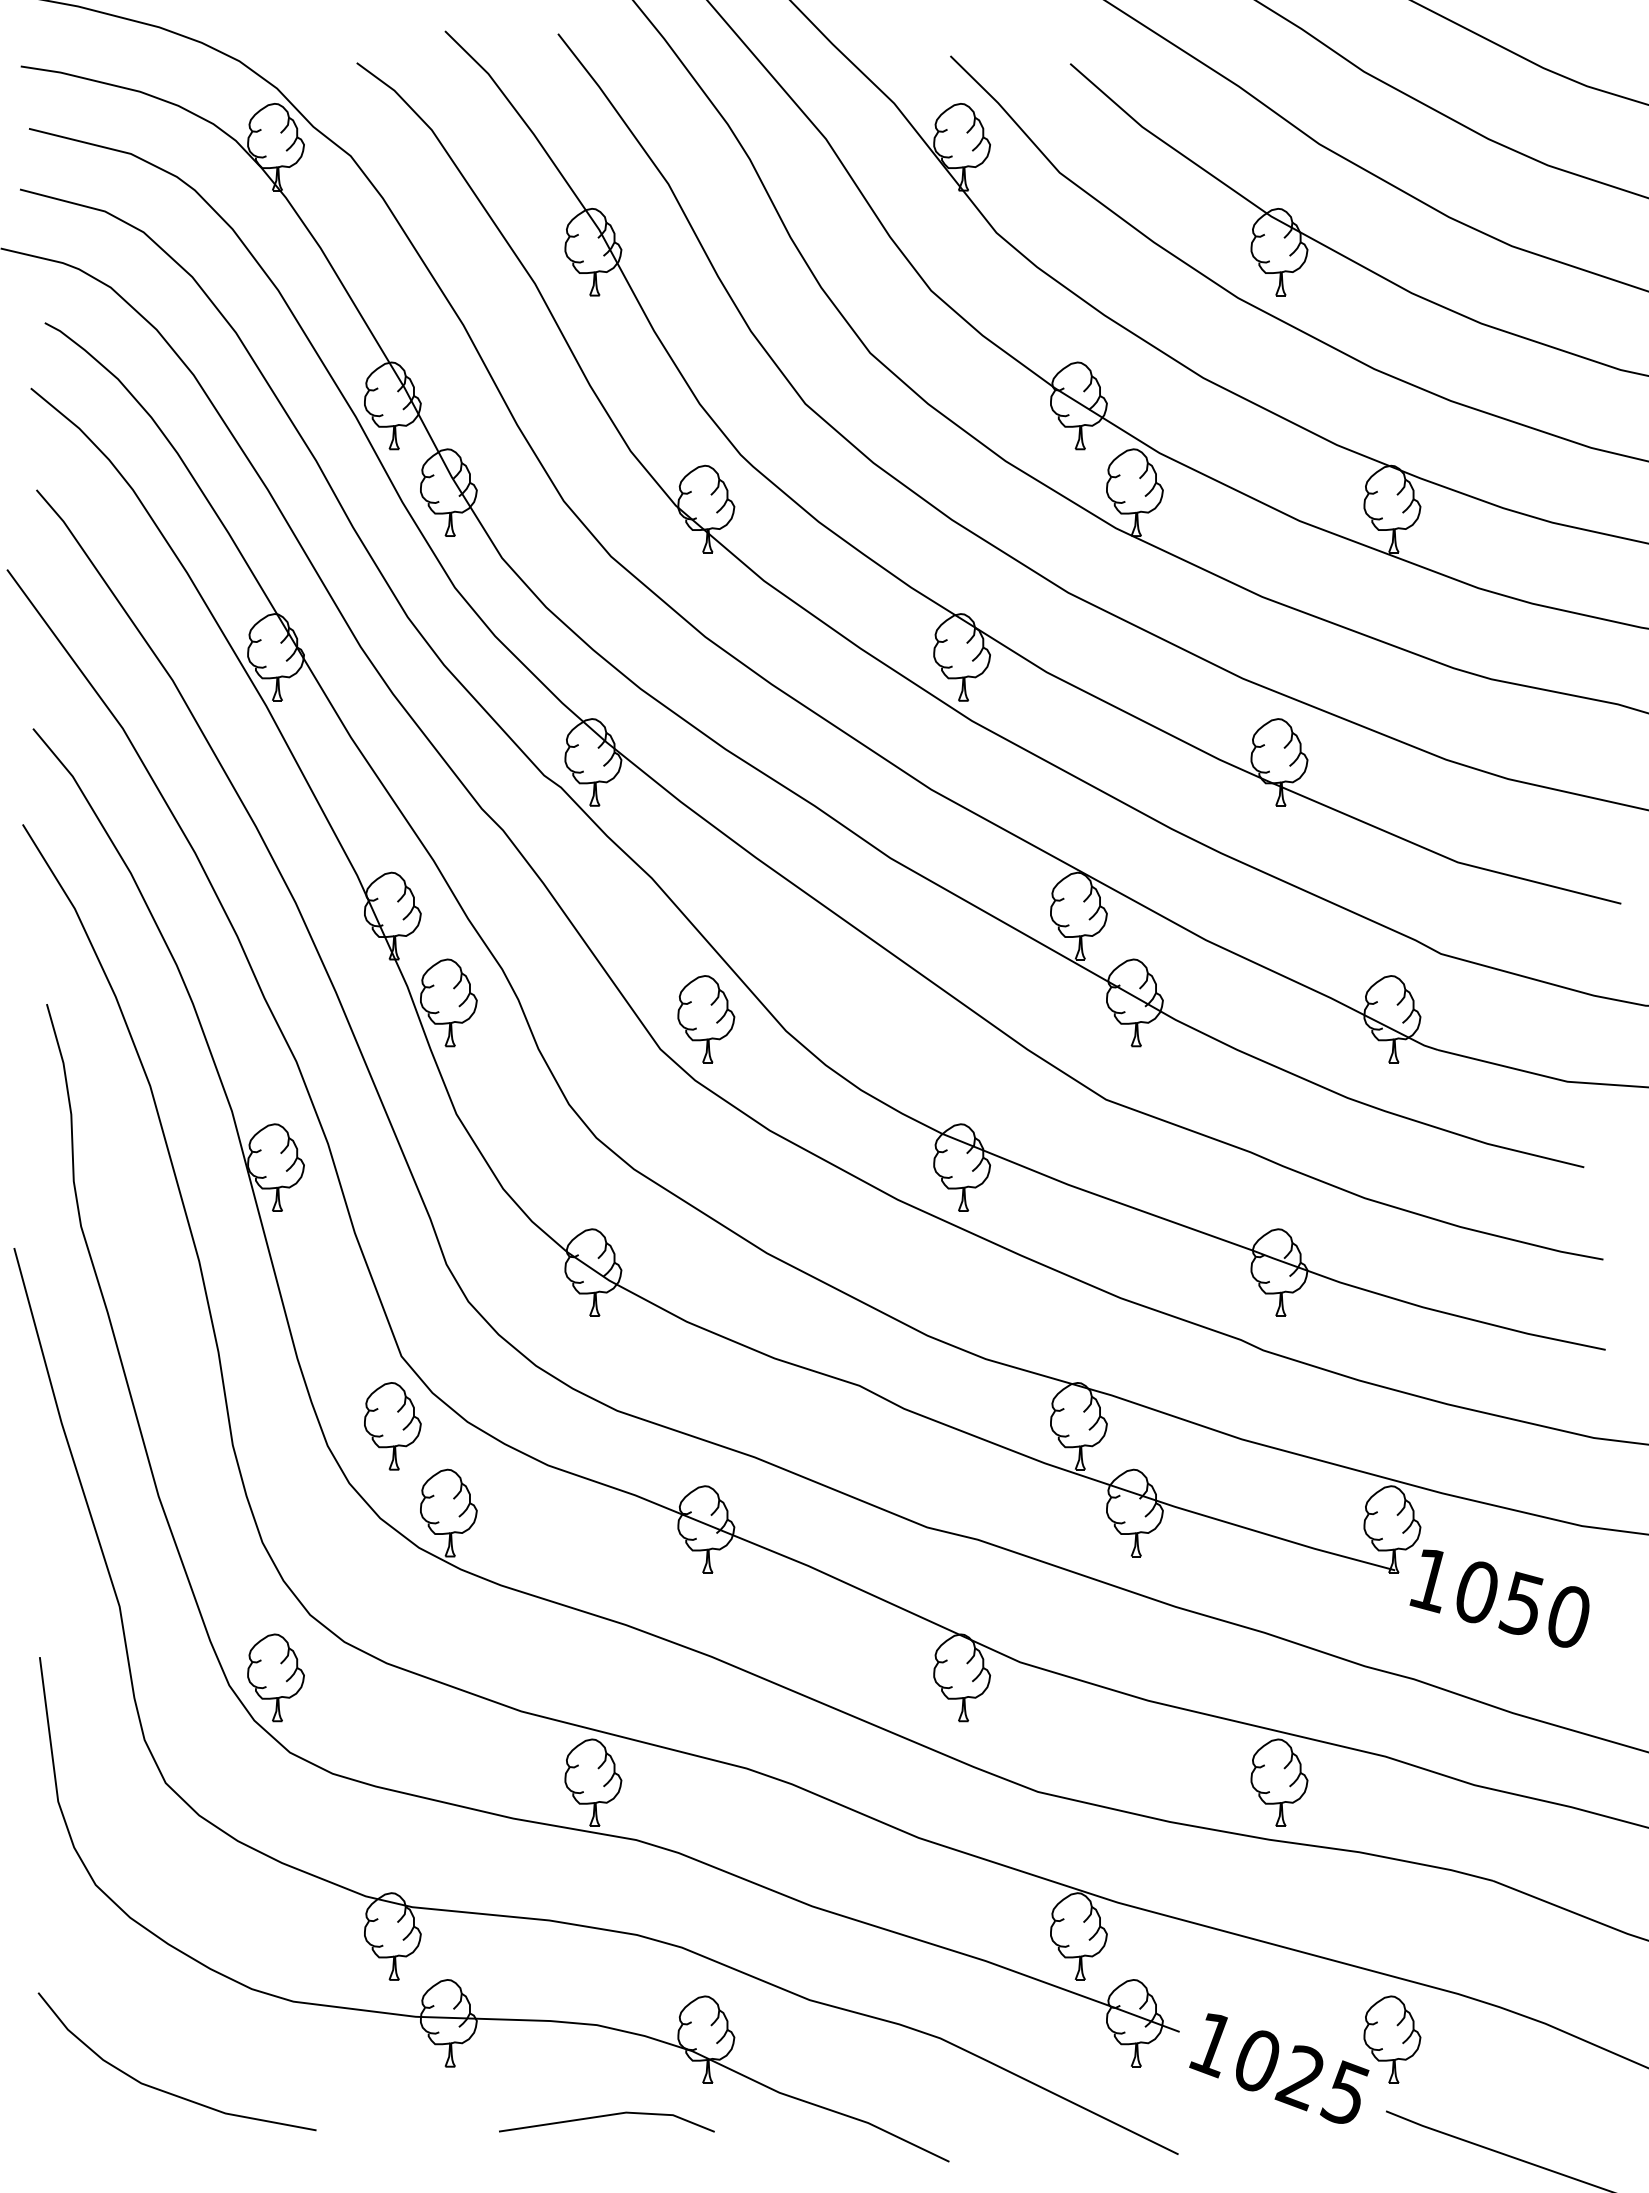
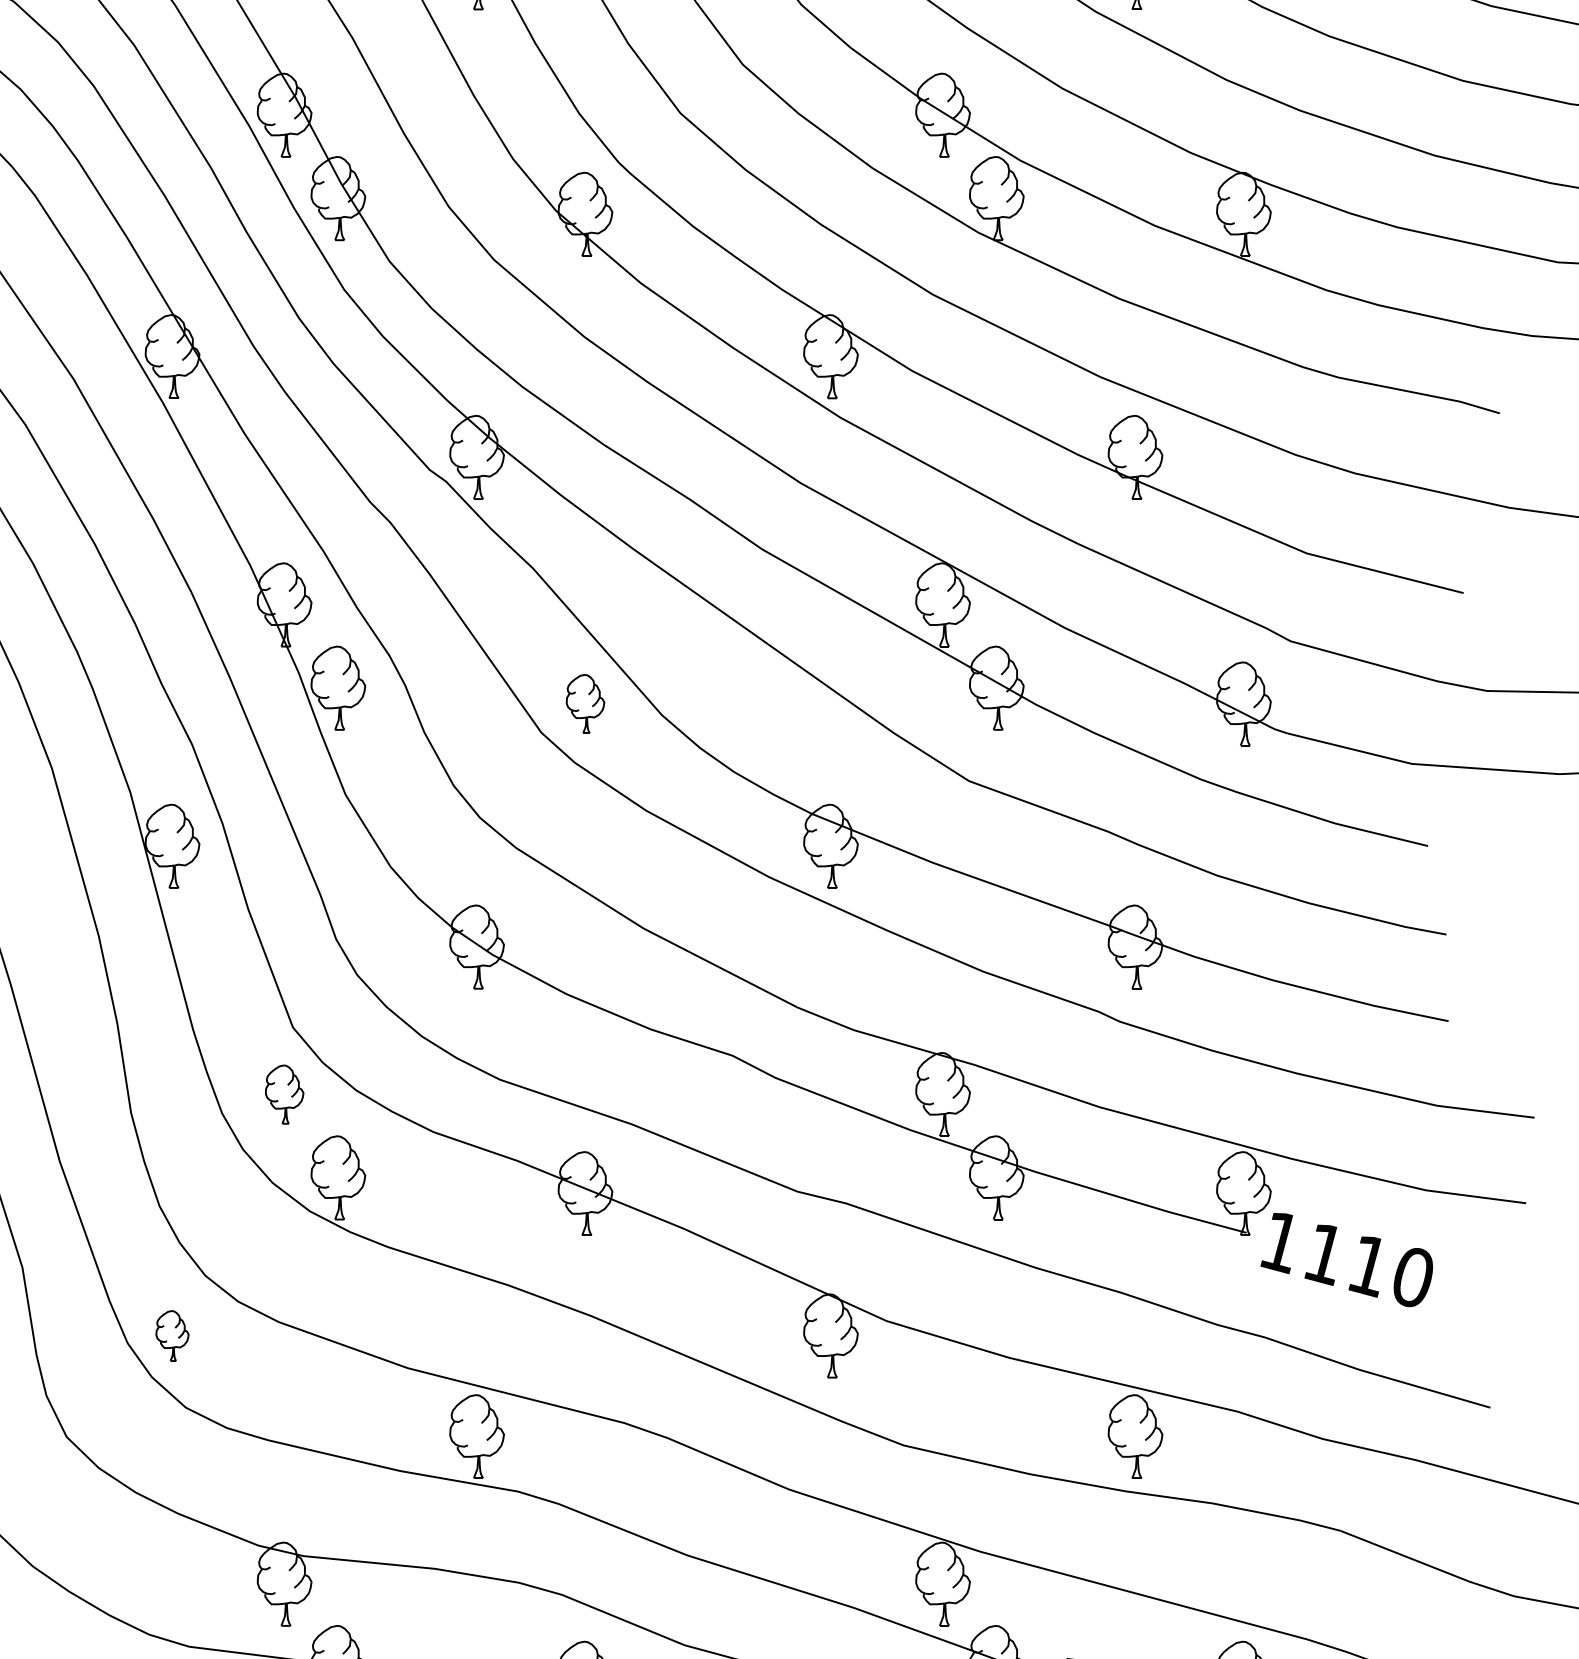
part: (706, 1019) -> (585, 704), size x0.7
part: (392, 1426) -> (284, 1094), size x0.7
text: (1499, 1599) -> (1346, 1260), 1050 -> 1110
part: (275, 1677) -> (172, 1335), size x0.6

